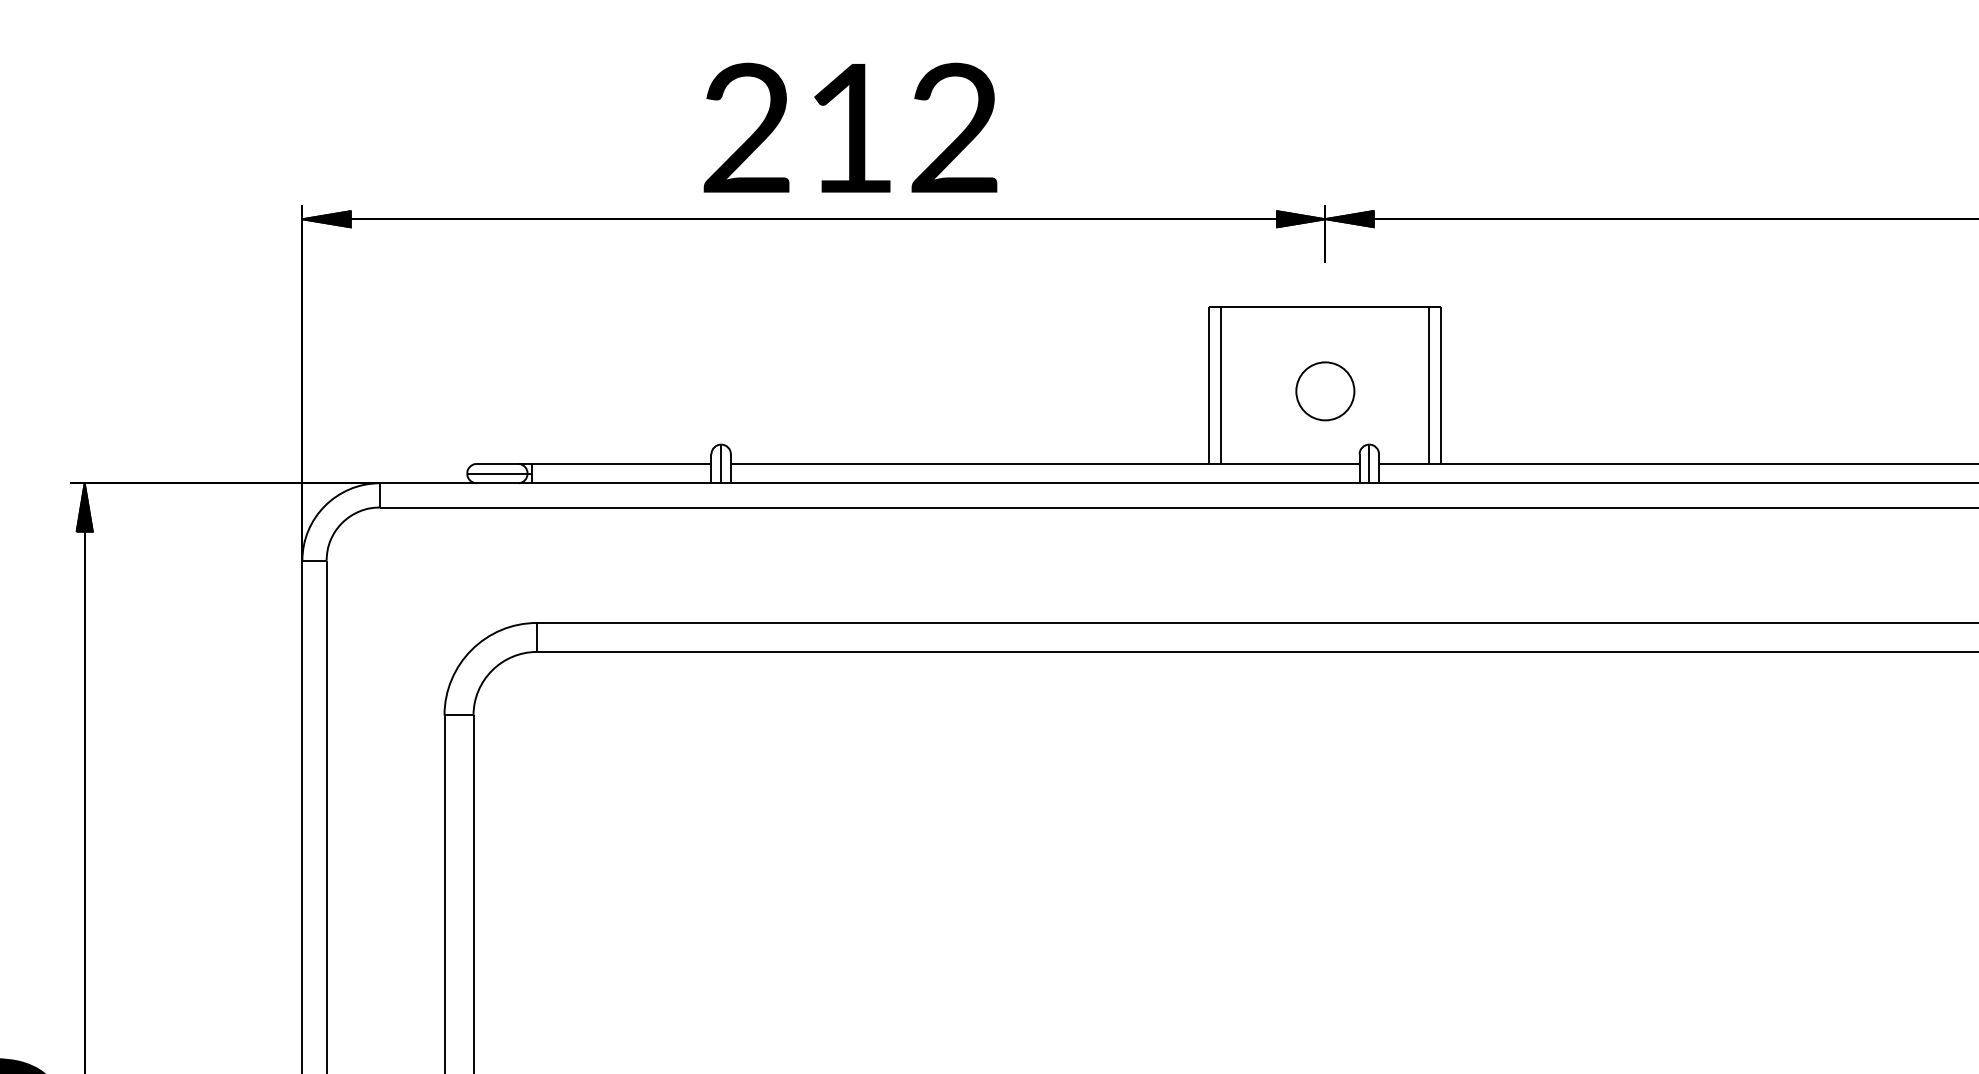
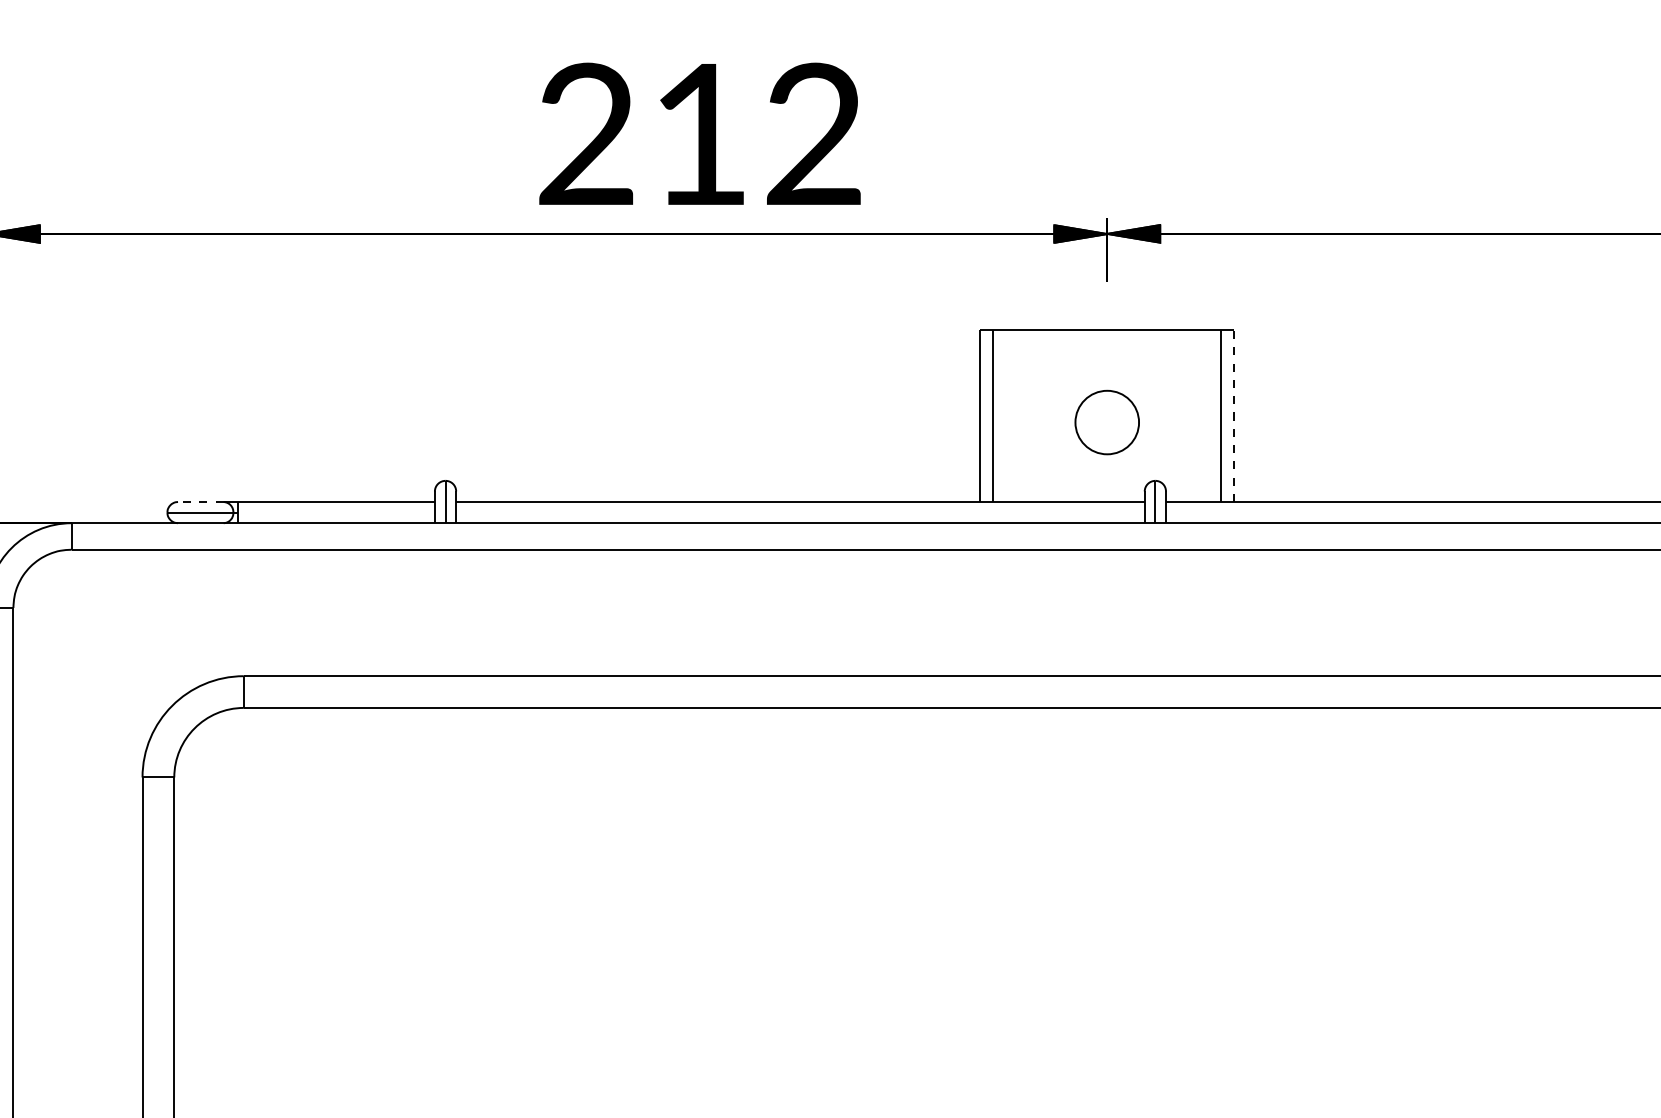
text: (850, 127) -> (699, 133), moved
line: (1441, 385) -> (1234, 416), solid -> dashed
line: (497, 463) -> (200, 501), solid -> dashed

